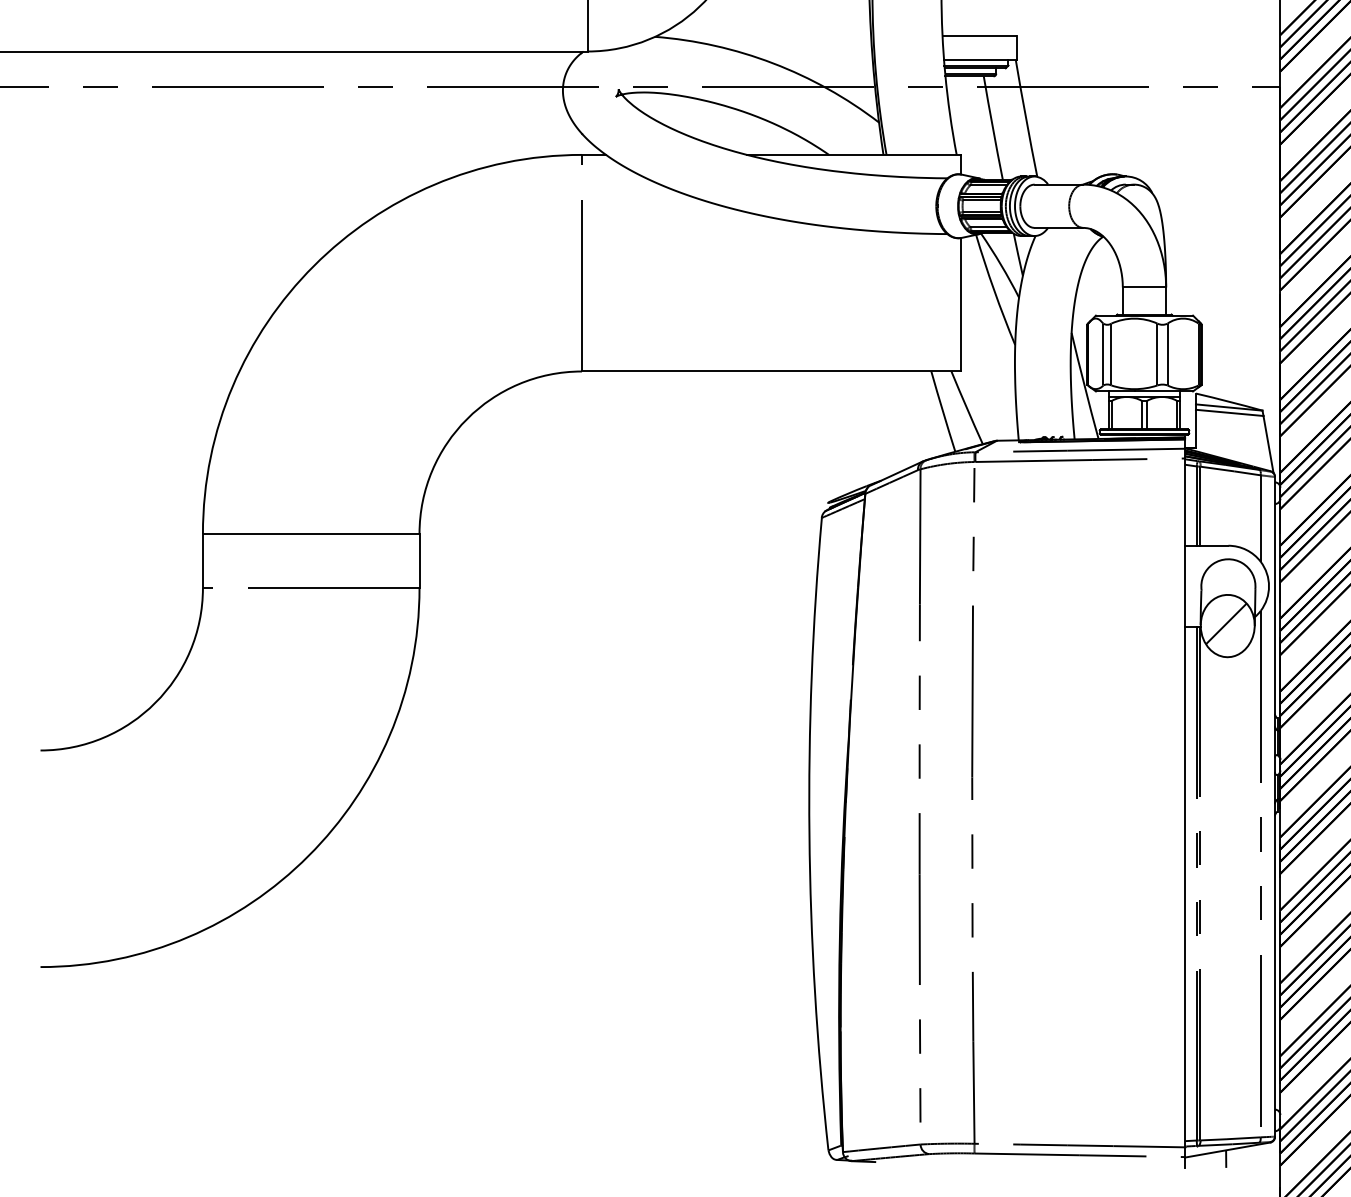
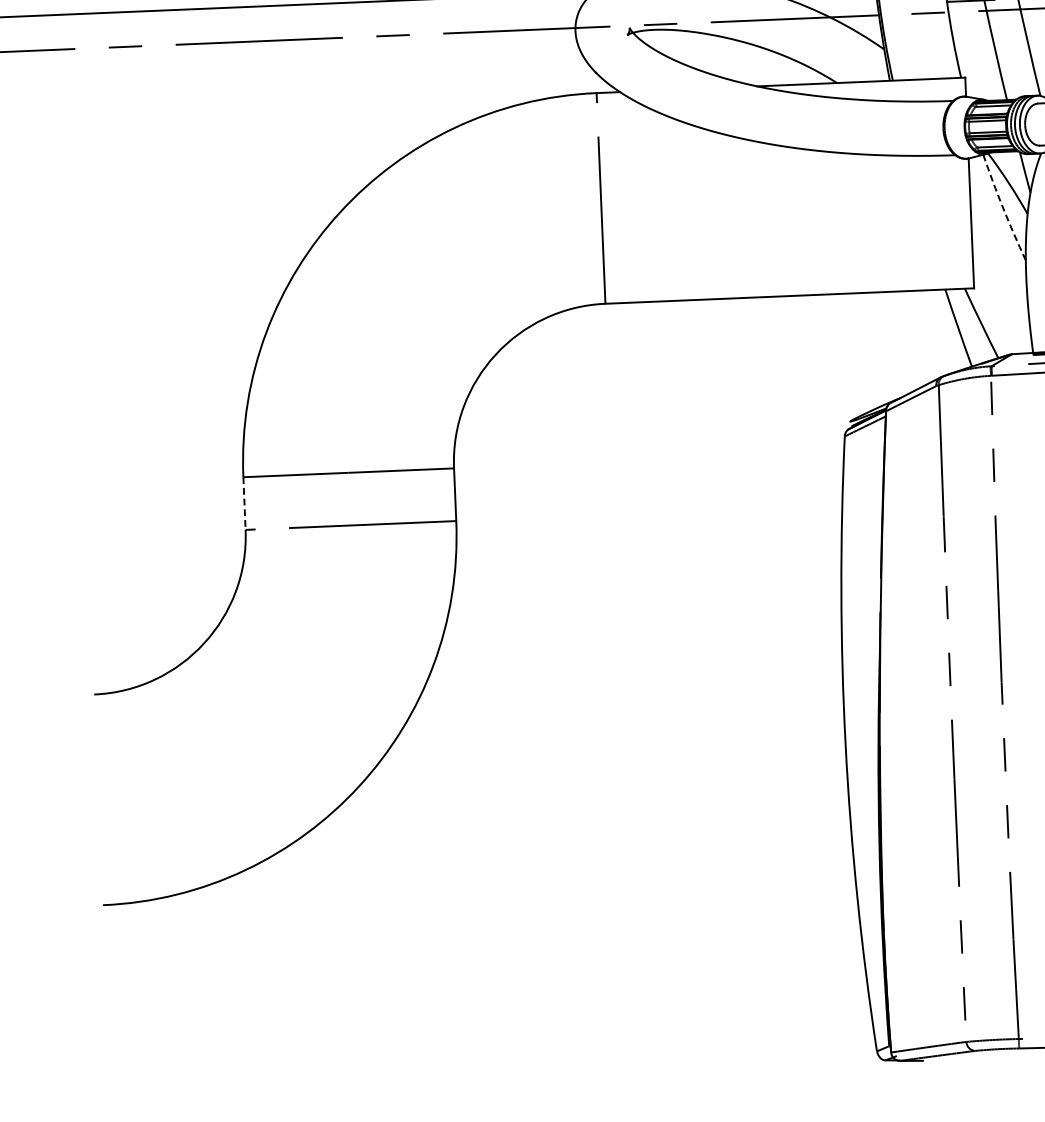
arc: (994, 290) -> (1003, 208), solid -> dashed
line: (202, 561) -> (244, 504), solid -> dashed

